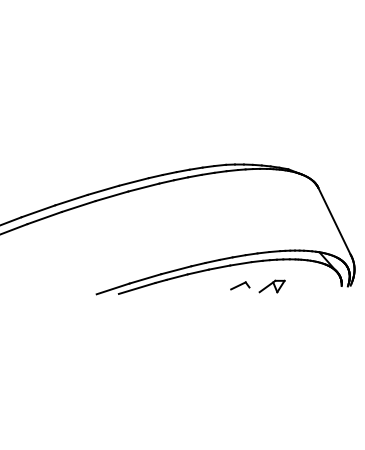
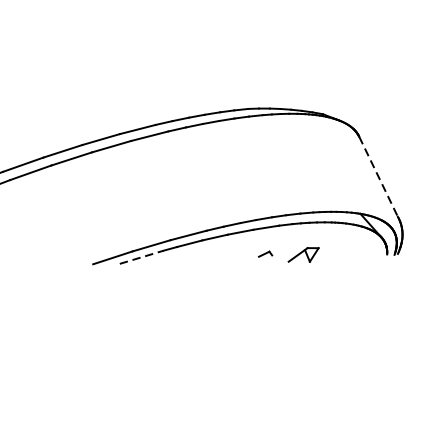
line: (334, 221) -> (378, 176), solid -> dashed
part: (240, 285) -> (265, 253), size x0.6
line: (137, 288) -> (142, 257), solid -> dashed

